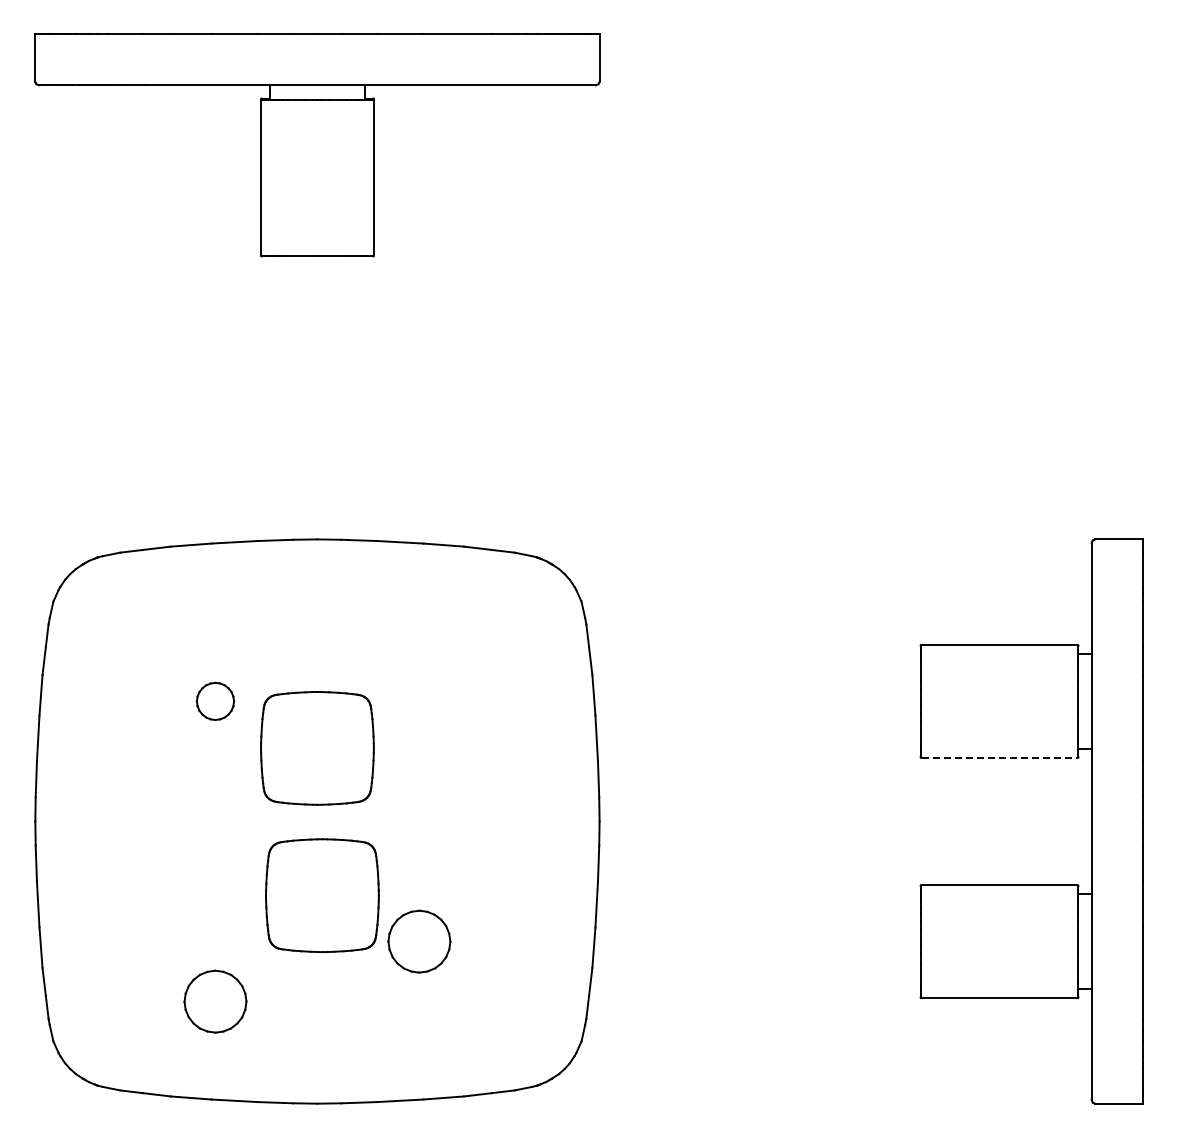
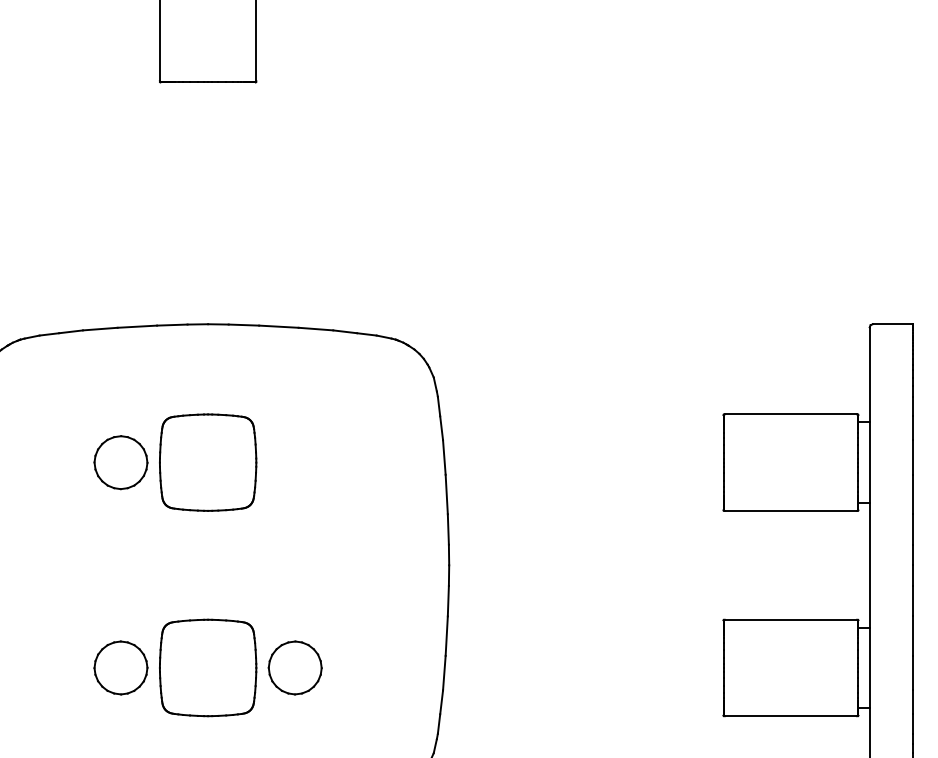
part: (215, 701) -> (120, 462), size x1.67
part: (317, 748) -> (208, 462), moved
line: (999, 757) -> (790, 510), dashed -> solid
part: (322, 895) -> (208, 667), moved
part: (215, 1001) -> (120, 667), moved

